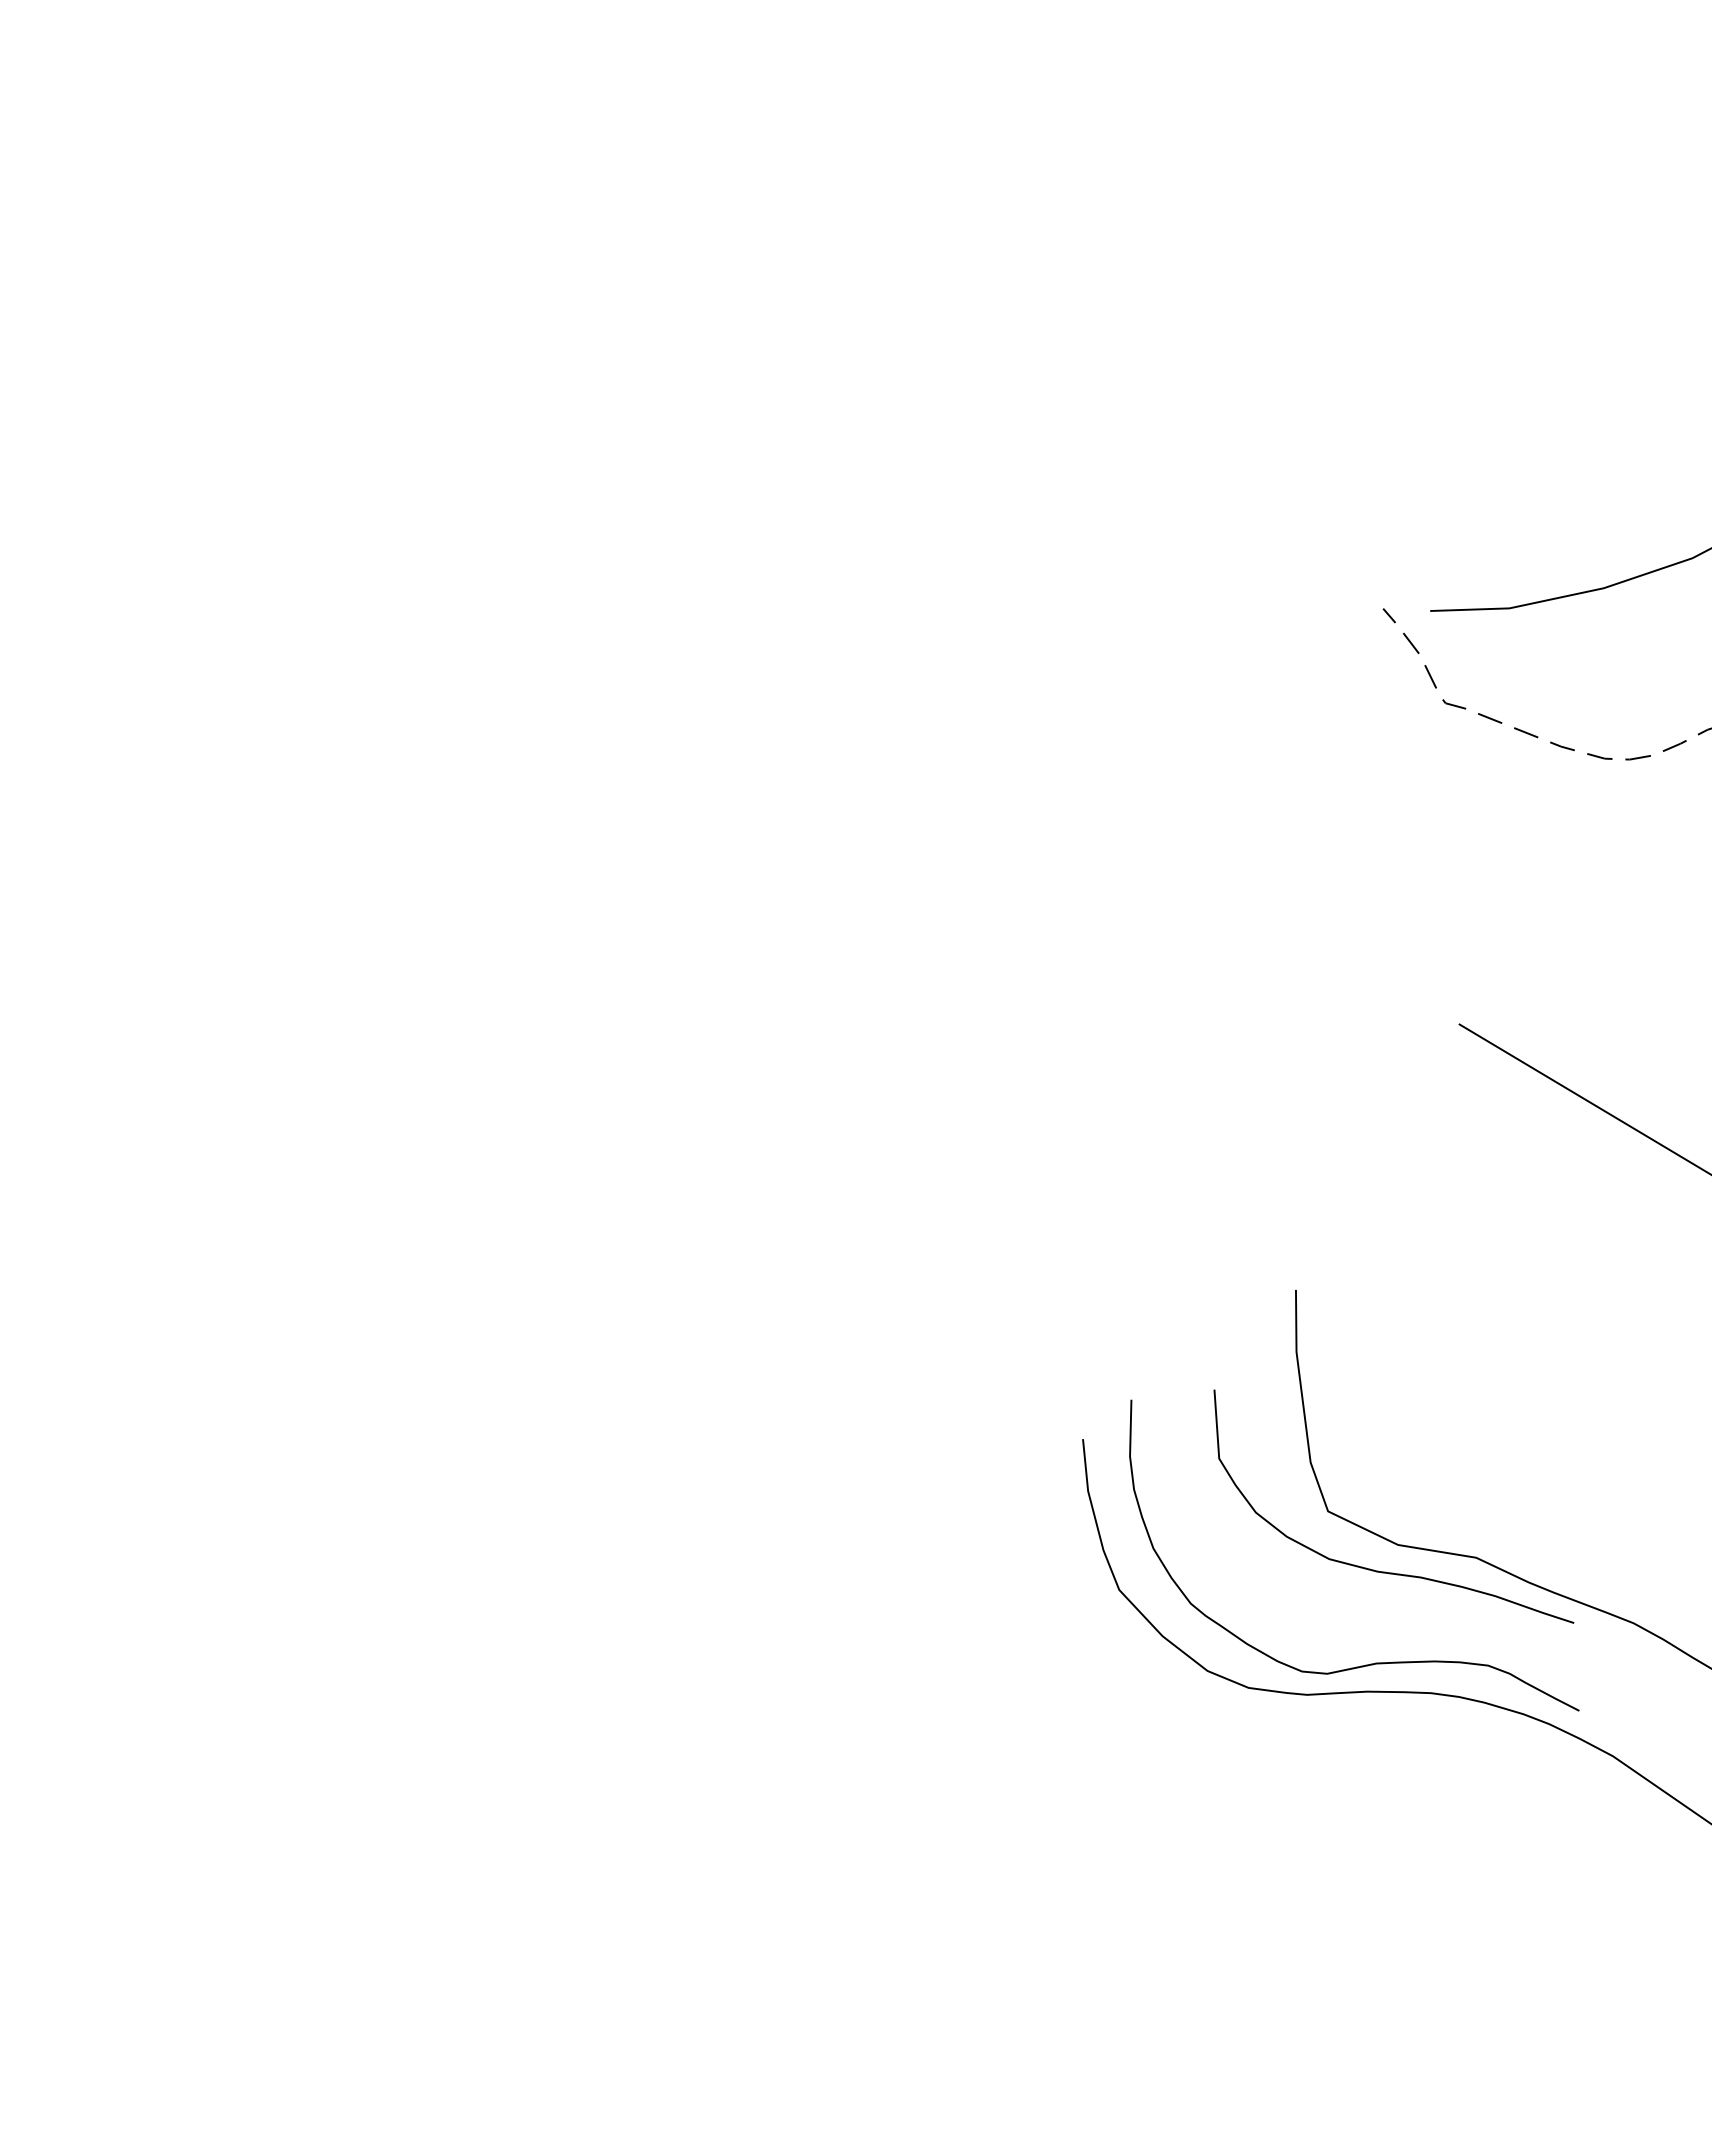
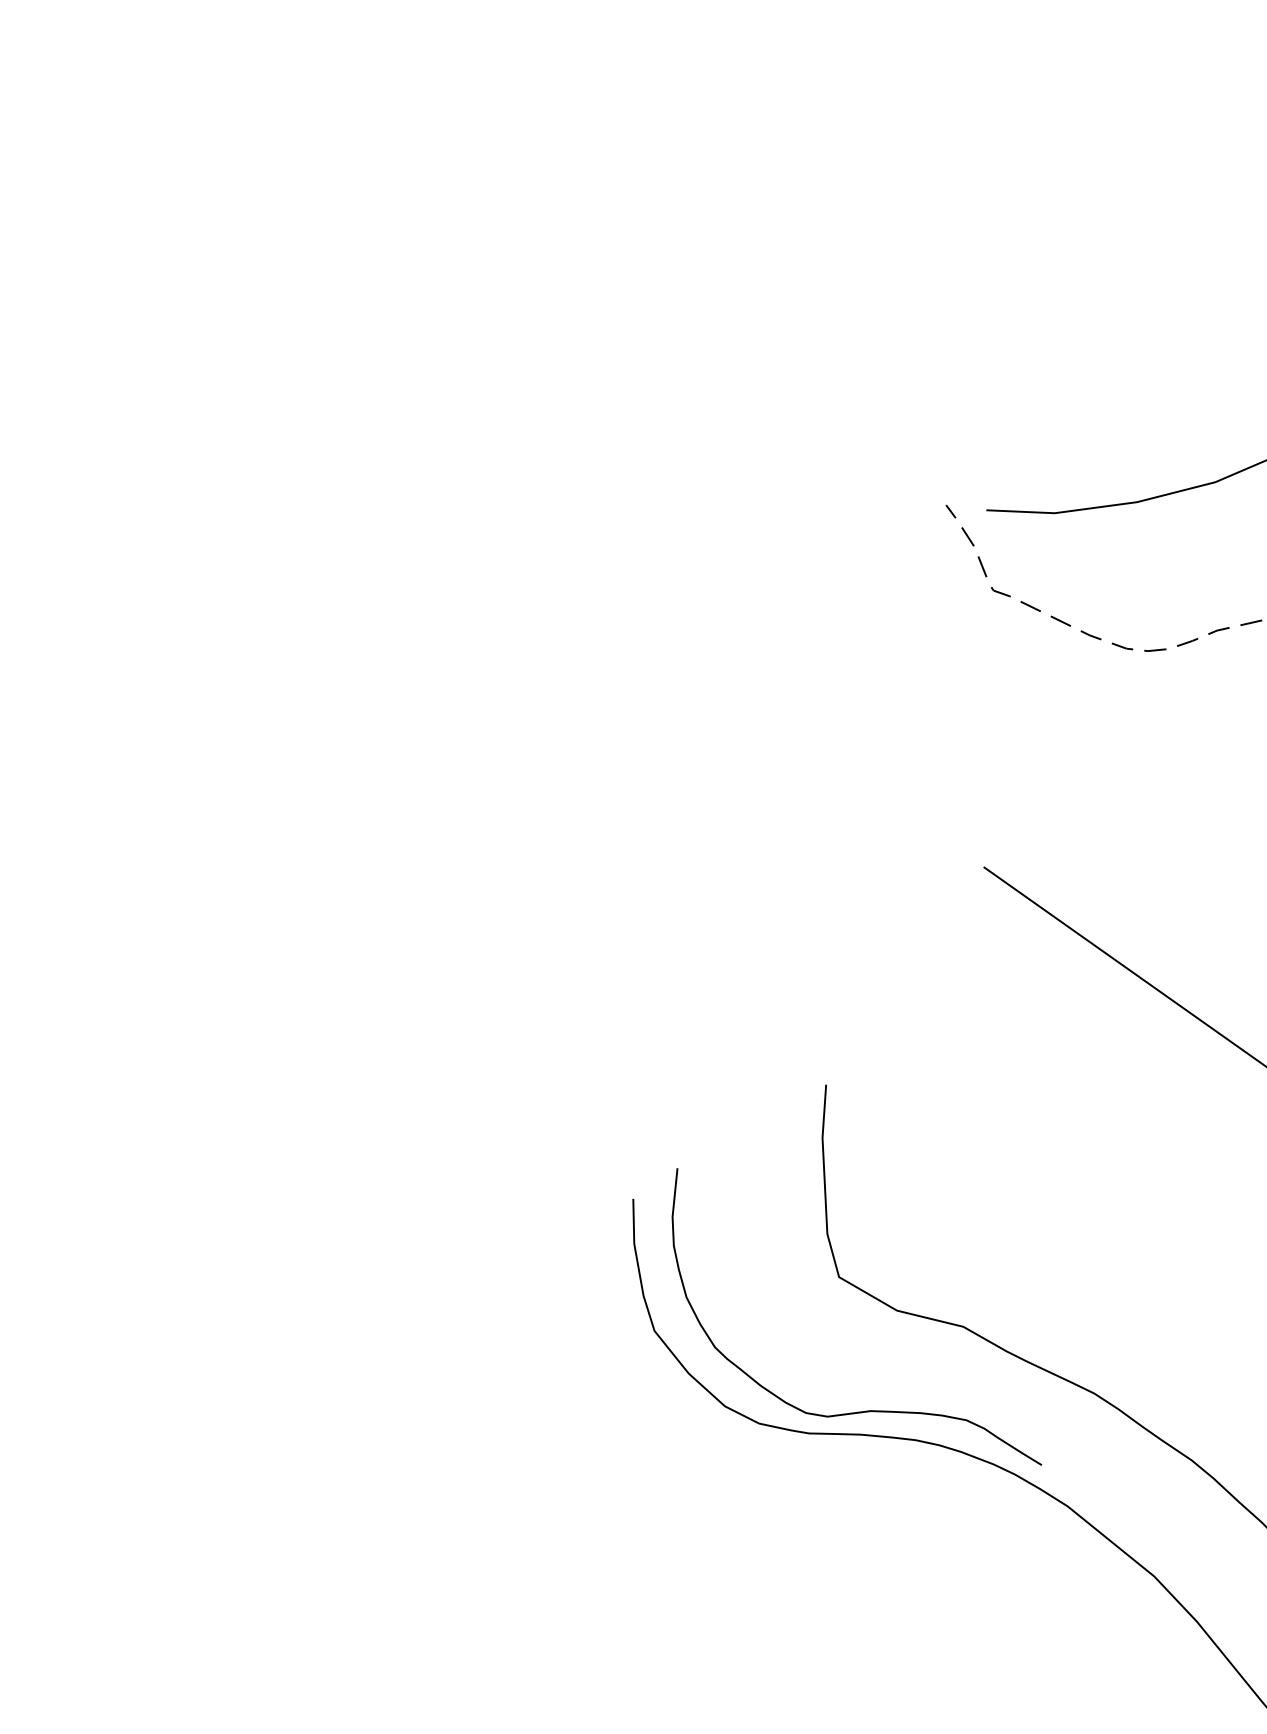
curve: (1385, 1571) -> (884, 1332), removed

